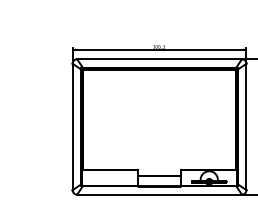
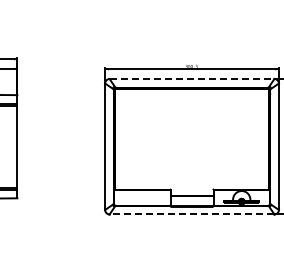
line: (160, 59) -> (192, 79), solid -> dashed
line: (159, 194) -> (191, 214), solid -> dashed

